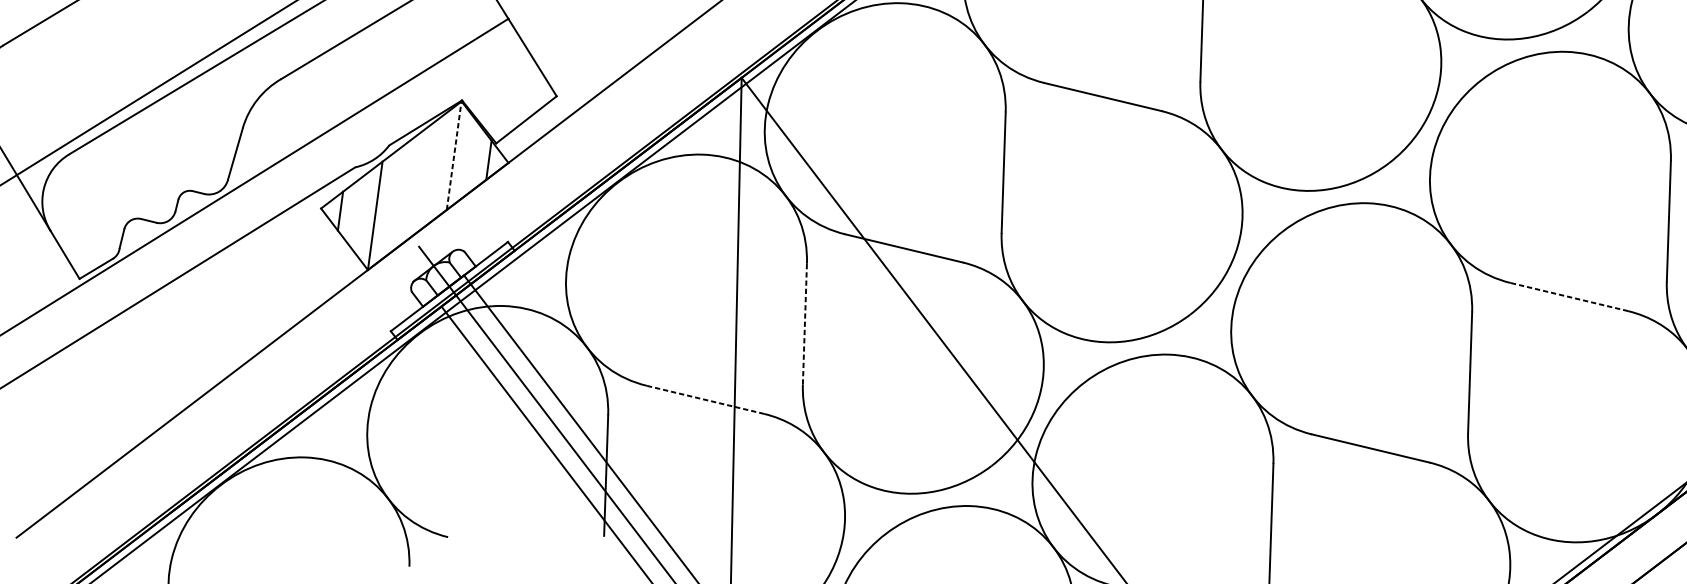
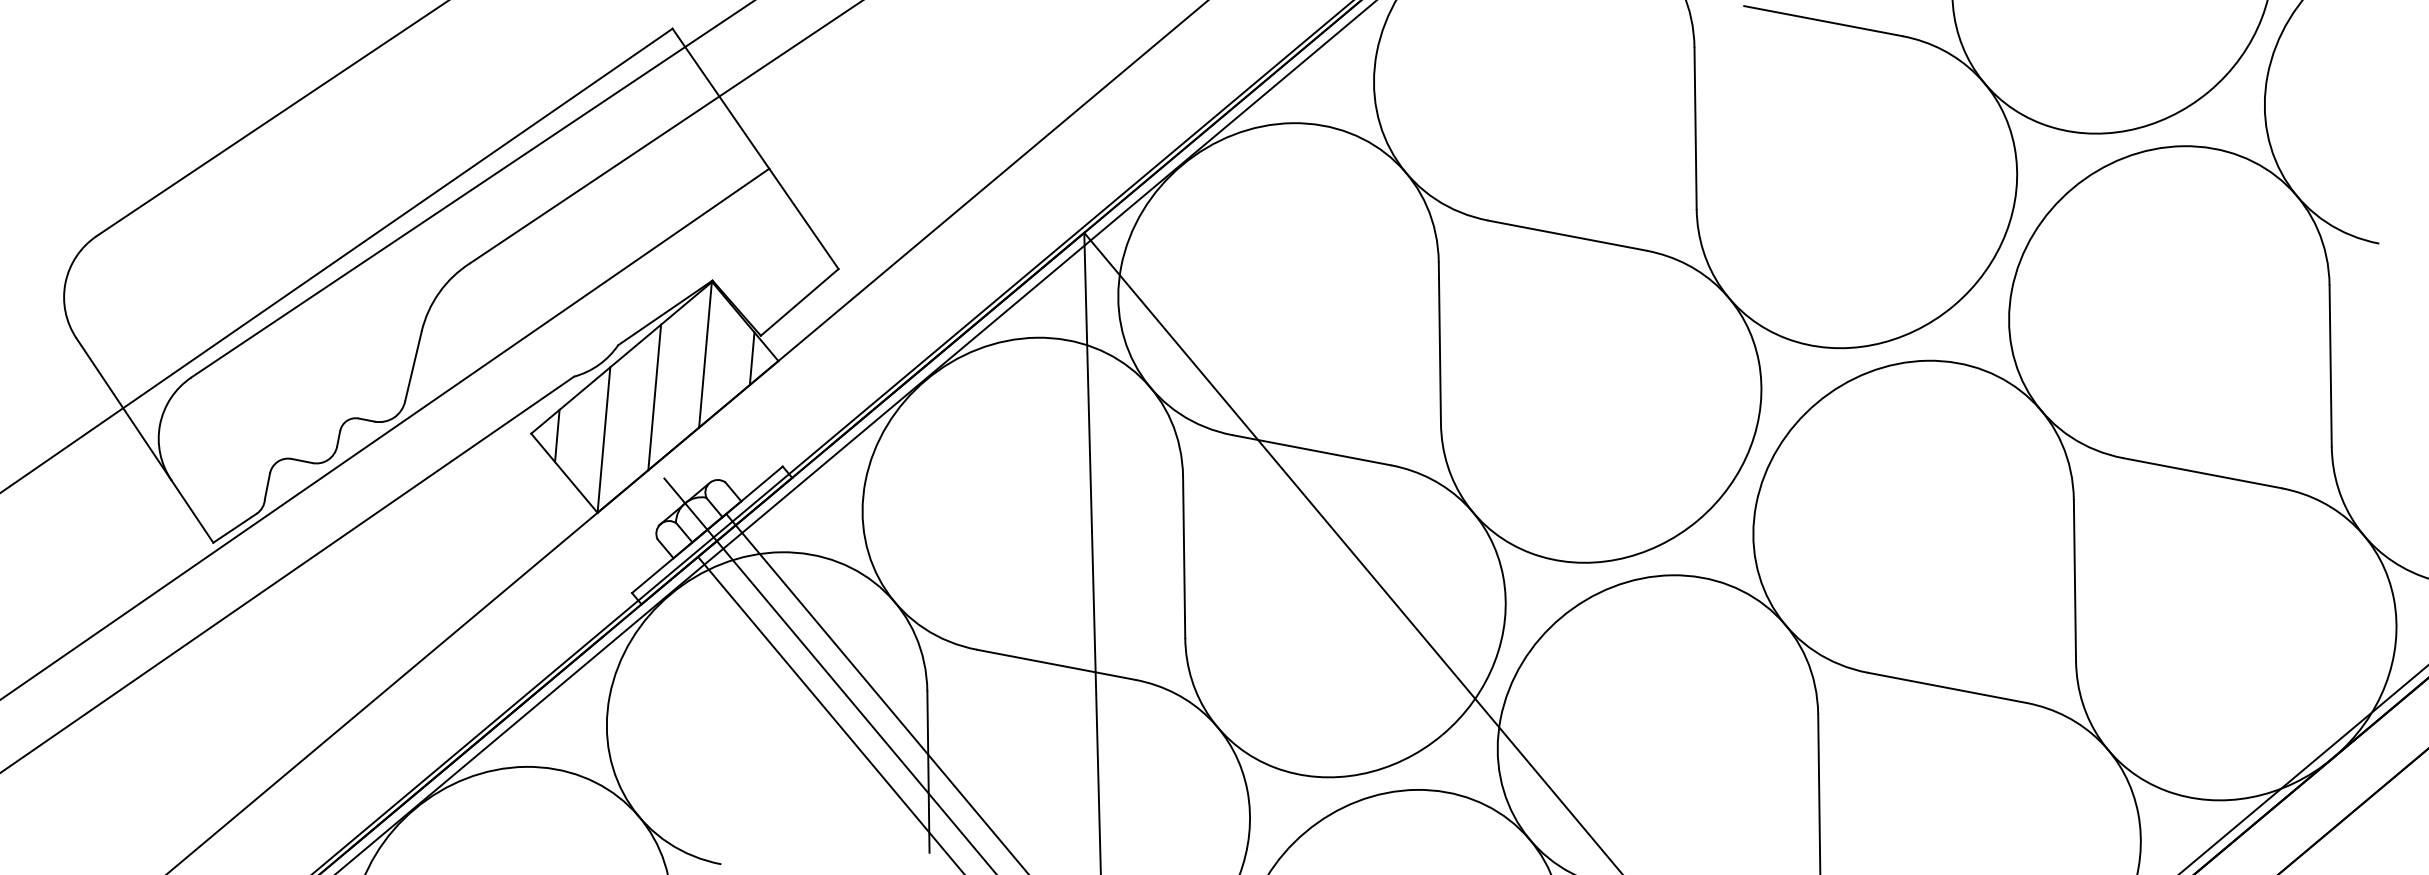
line: (454, 155) -> (705, 354), dashed -> solid
line: (414, 185) -> (654, 397), added
line: (1569, 297) -> (2202, 473), dashed -> solid
line: (805, 324) -> (1184, 557), dashed -> solid
line: (705, 399) -> (1056, 664), dashed -> solid

